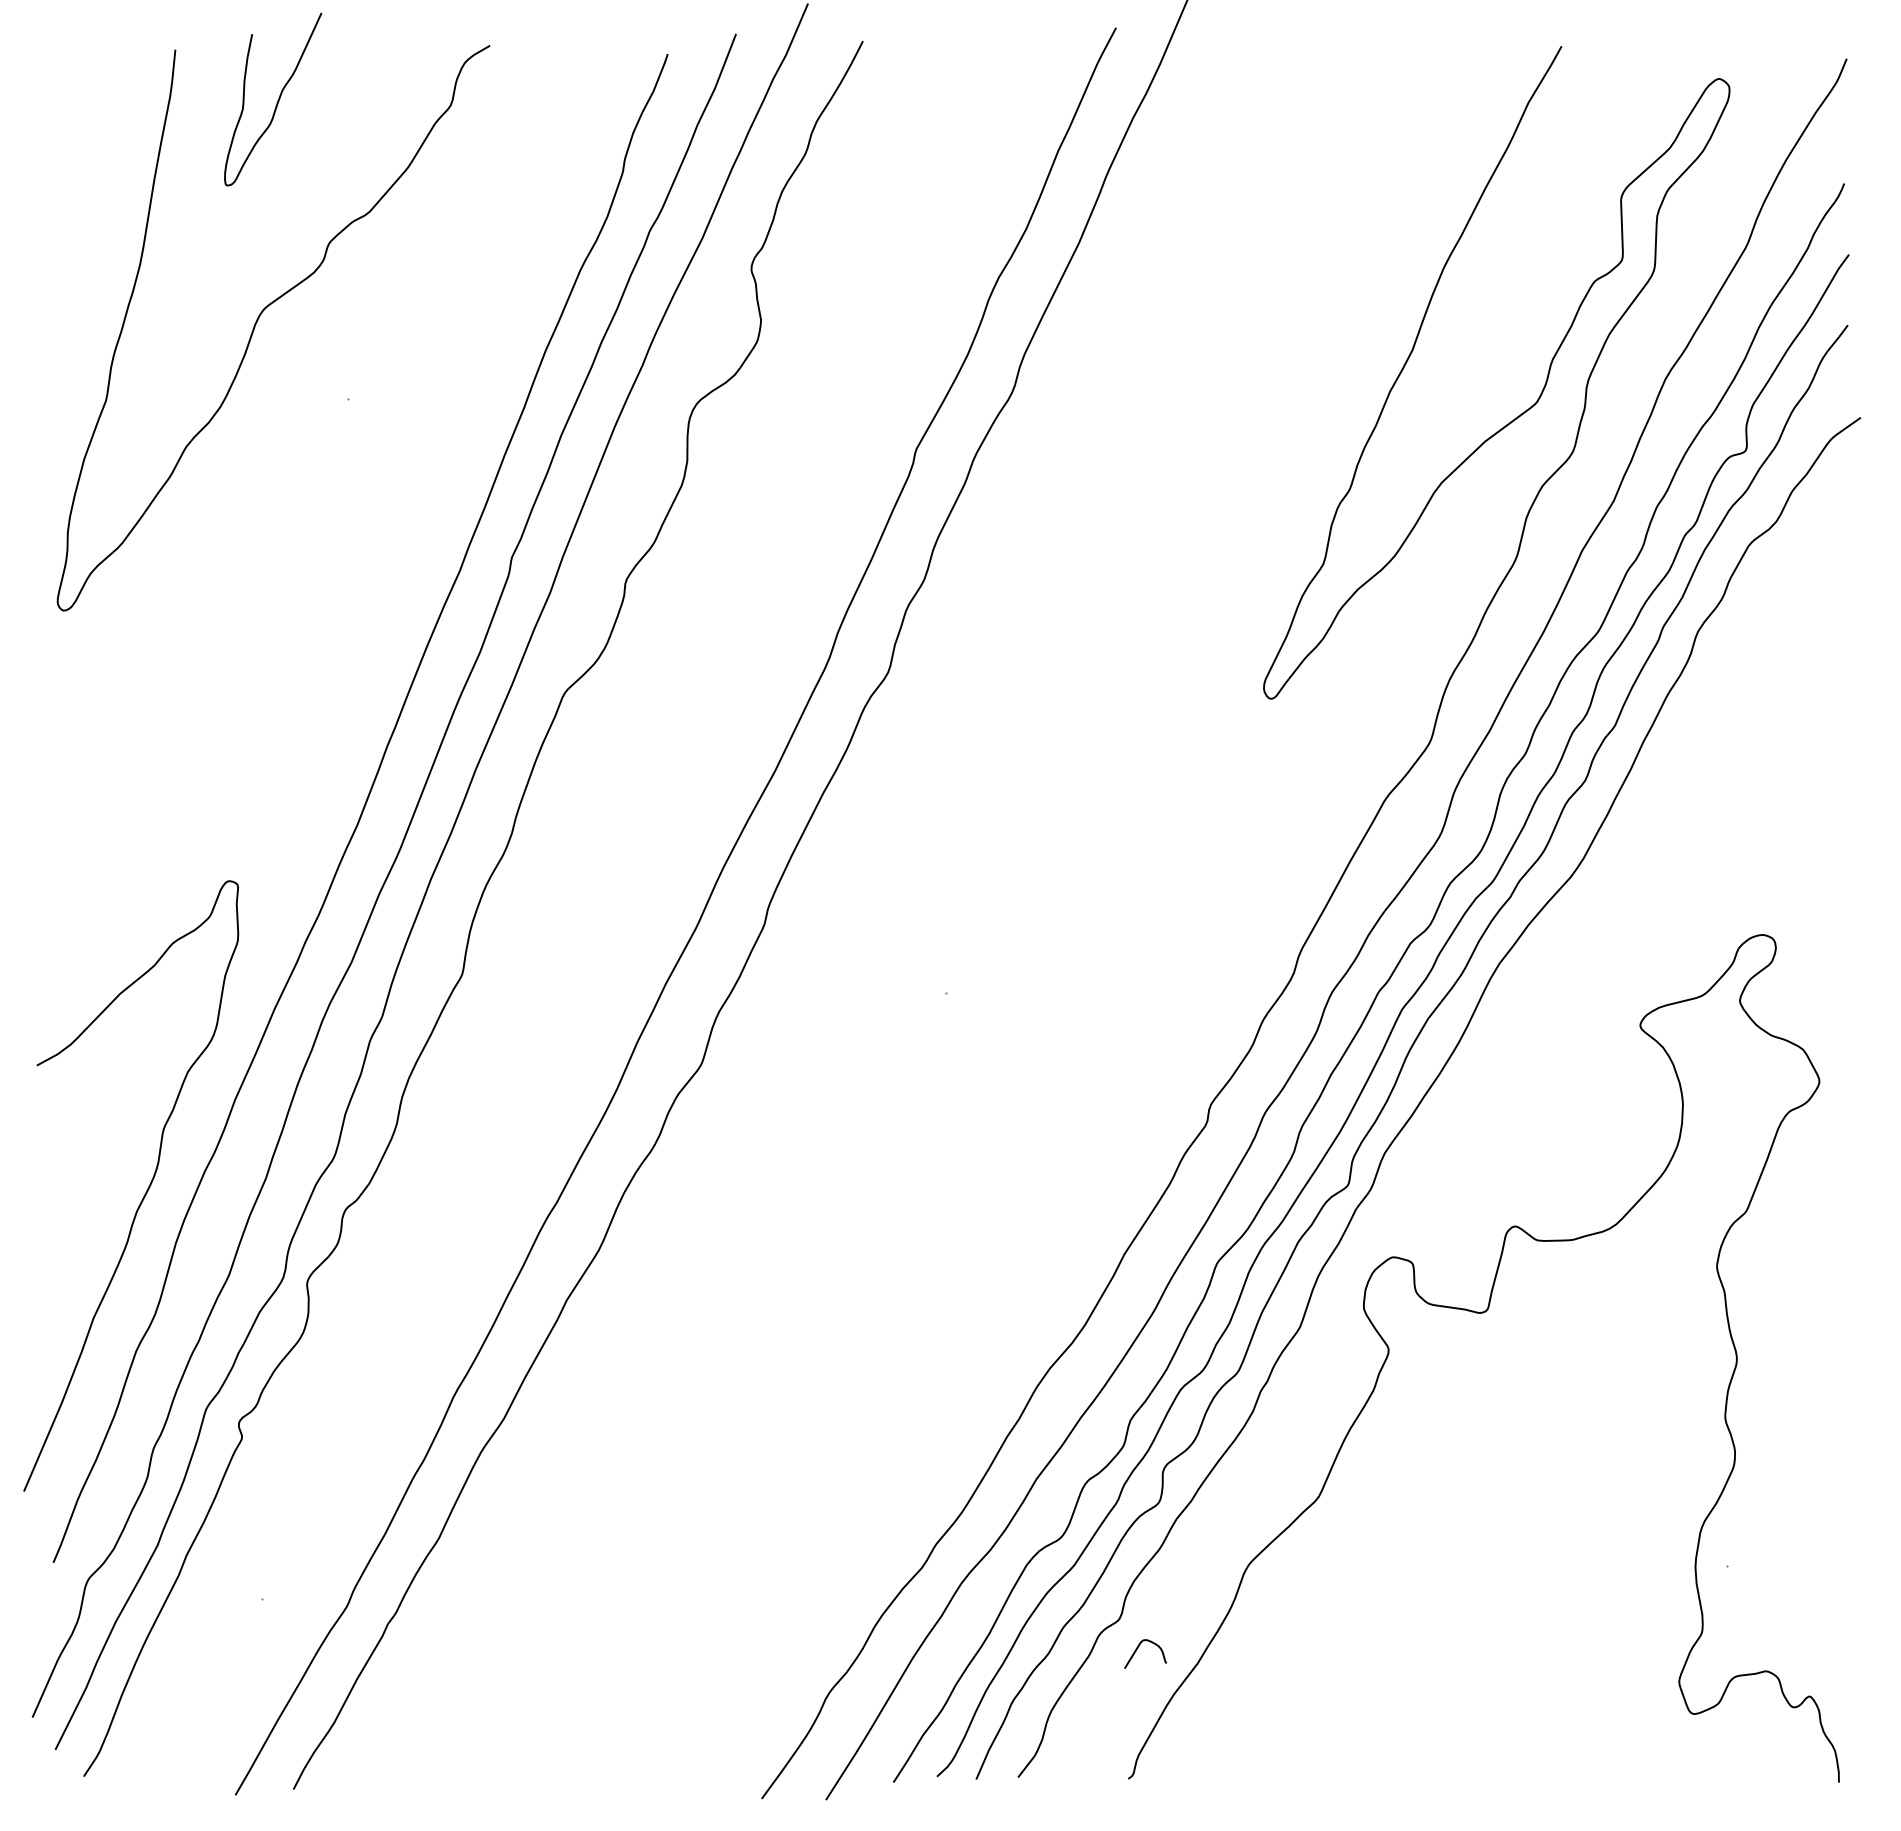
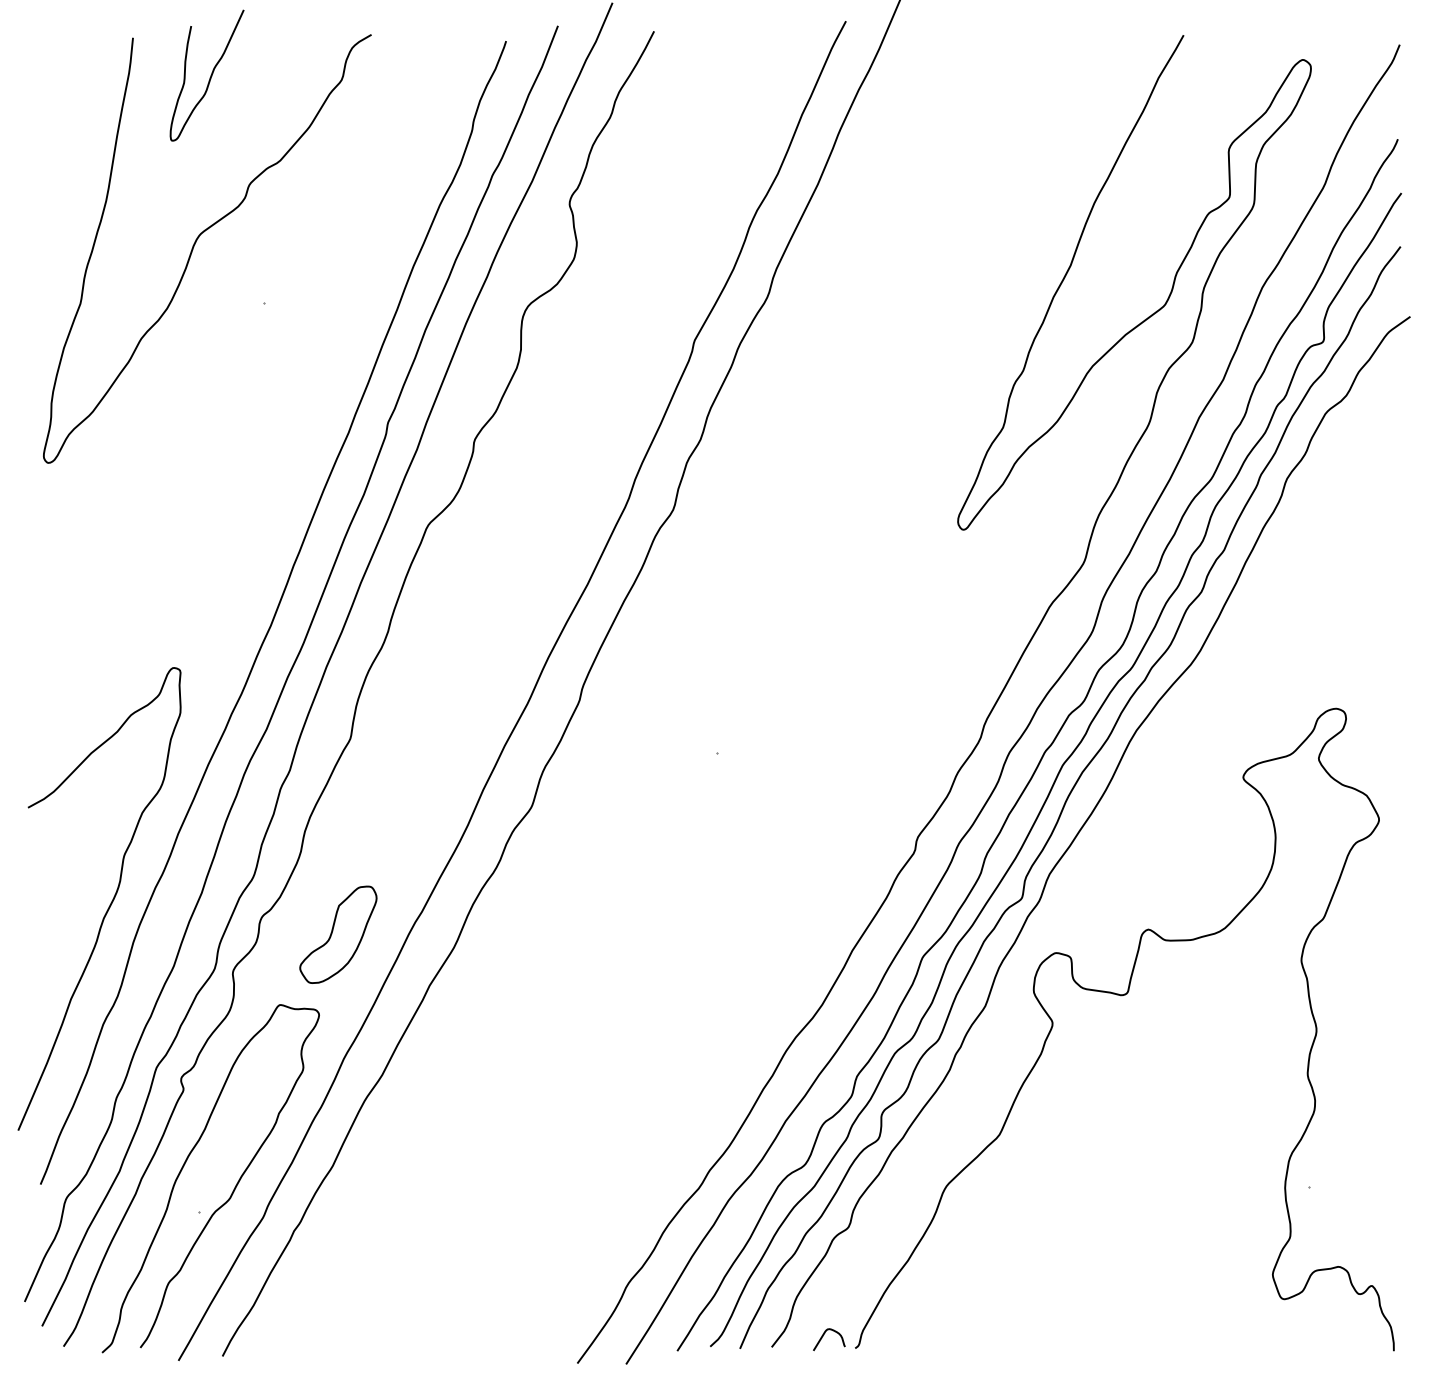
part: (446, 1232) -> (338, 934), added
curve: (307, 1569) -> (233, 1189), added
curve: (1137, 1649) -> (823, 1336), moved

